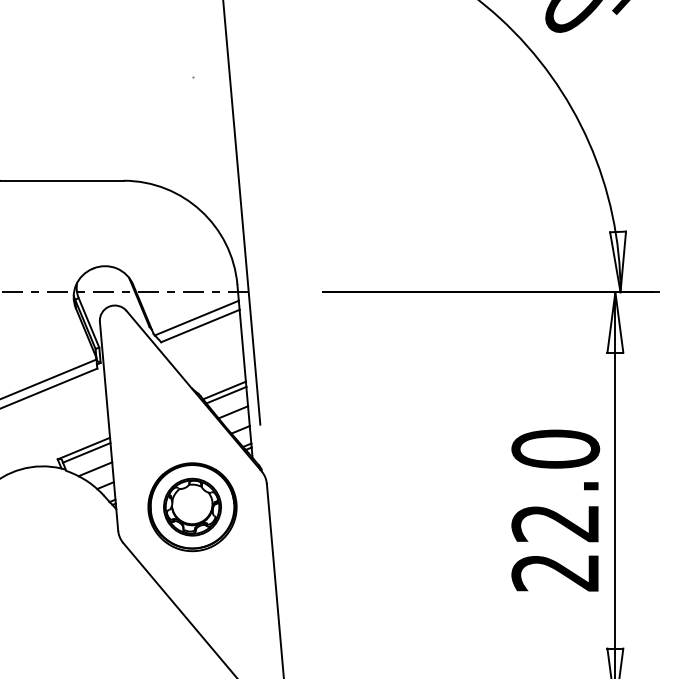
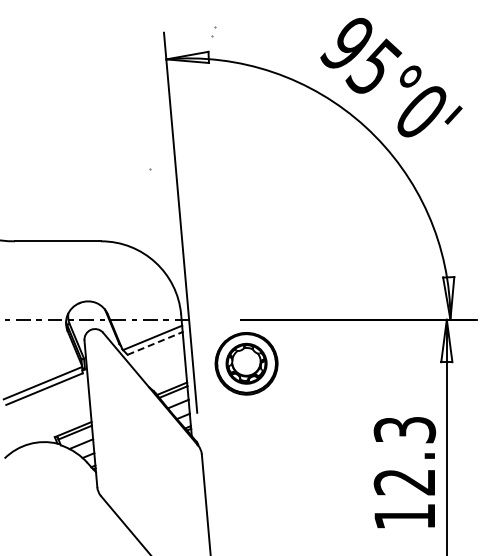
line: (200, 326) -> (155, 343), solid -> dashed
part: (192, 506) -> (246, 363), moved
text: (555, 511) -> (404, 473), 22.0 -> 12.3

